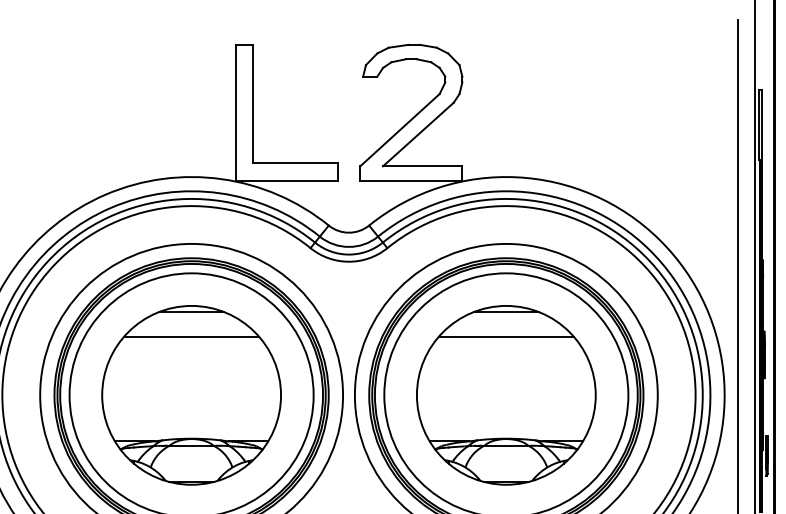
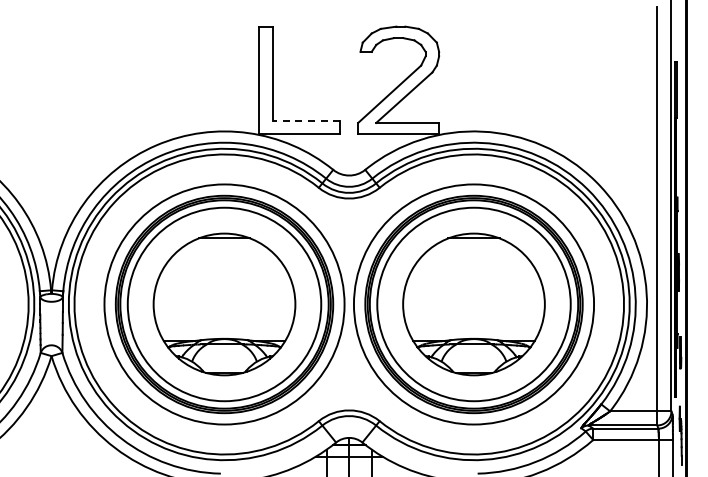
line: (295, 163) -> (306, 120), solid -> dashed
line: (191, 337) -> (224, 258), removed
line: (505, 337) -> (473, 258), removed

